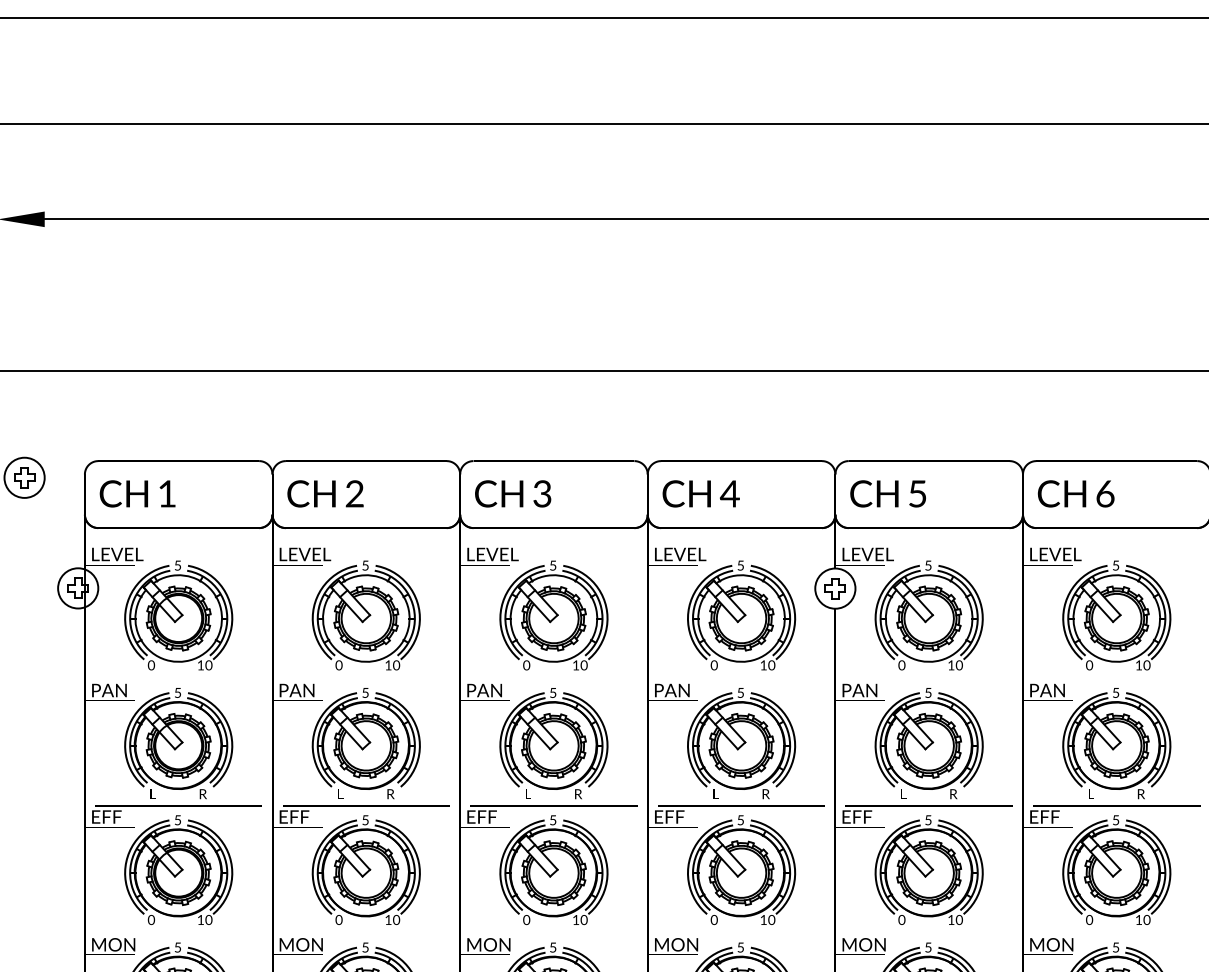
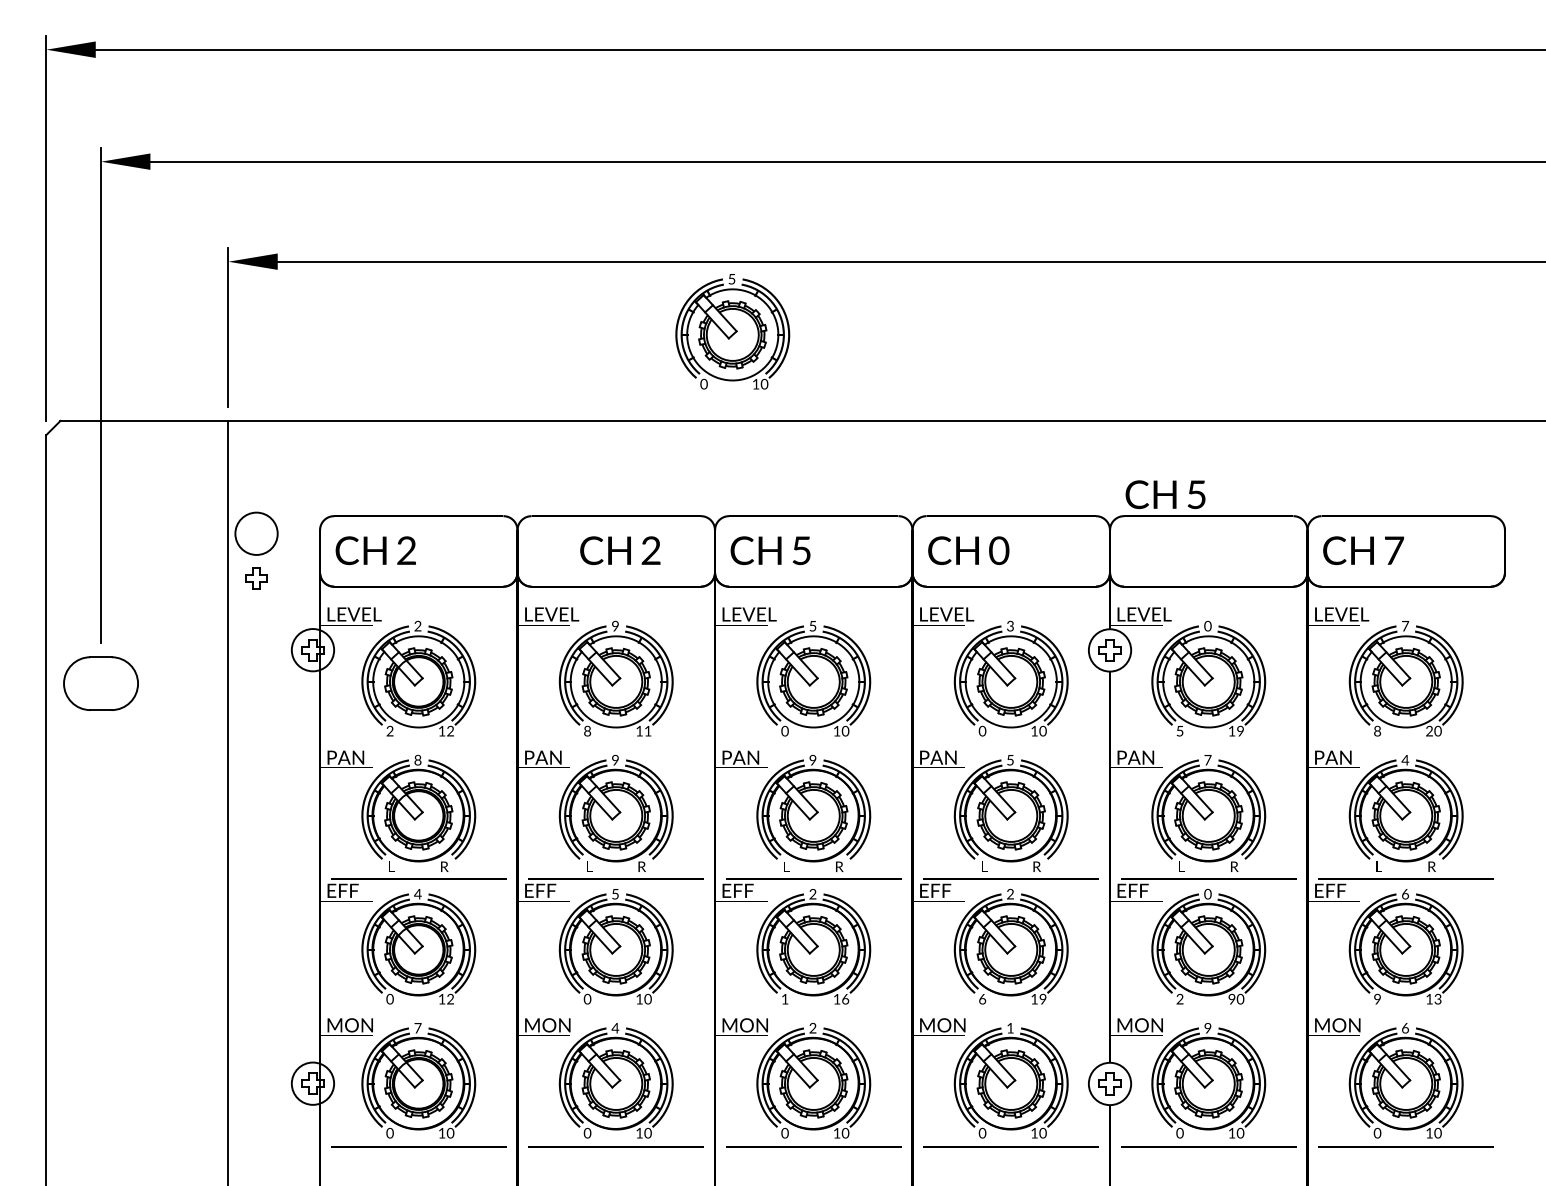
part: (476, 285) -> (732, 331), added
part: (24, 477) -> (256, 578), moved
text: (167, 493) -> (406, 550), 1 -> 2
text: (325, 493) -> (620, 550), moved
text: (542, 493) -> (801, 550), 3 -> 5
text: (729, 493) -> (998, 550), 4 -> 0
text: (888, 493) -> (1165, 494), moved
text: (1105, 493) -> (1394, 550), 6 -> 7
text: (365, 564) -> (615, 625), 5 -> 9
text: (740, 564) -> (1010, 625), 5 -> 3
text: (177, 565) -> (417, 626), 5 -> 2
text: (927, 565) -> (1207, 626), 5 -> 0
text: (1116, 565) -> (1405, 626), 5 -> 7
text: (395, 664) -> (647, 730), 10 -> 11
text: (1138, 664) -> (1429, 730), 10 -> 20
text: (150, 665) -> (389, 731), 0 -> 2
text: (208, 665) -> (450, 731), 10 -> 12
text: (338, 665) -> (587, 731), 0 -> 8
text: (901, 665) -> (1179, 731), 0 -> 5
text: (959, 665) -> (1240, 731), 10 -> 19
text: (1089, 665) -> (1377, 731), 0 -> 8
text: (177, 693) -> (417, 760), 5 -> 8
text: (365, 693) -> (615, 760), 5 -> 9
text: (552, 693) -> (812, 760), 5 -> 9
text: (927, 693) -> (1207, 760), 5 -> 7
text: (1116, 693) -> (1405, 760), 5 -> 4
text: (740, 819) -> (1010, 893), 5 -> 2
text: (177, 820) -> (417, 894), 5 -> 4
text: (552, 820) -> (812, 894), 5 -> 2
text: (927, 820) -> (1207, 894), 5 -> 0
text: (1116, 820) -> (1405, 894), 5 -> 6
text: (584, 919) -> (845, 998), 10 -> 16
text: (714, 919) -> (982, 998), 0 -> 6
text: (950, 919) -> (1231, 998), 10 -> 90
text: (208, 920) -> (450, 999), 10 -> 12
text: (526, 920) -> (784, 999), 0 -> 1
text: (771, 920) -> (1042, 999), 10 -> 19
text: (1089, 920) -> (1377, 999), 0 -> 9
text: (1146, 920) -> (1437, 999), 10 -> 13
text: (901, 921) -> (1179, 1000), 0 -> 2
text: (177, 947) -> (417, 1028), 5 -> 7
text: (365, 947) -> (615, 1028), 5 -> 4
text: (552, 947) -> (812, 1028), 5 -> 2
text: (740, 947) -> (1010, 1028), 5 -> 1
text: (927, 947) -> (1207, 1028), 5 -> 9
text: (1116, 947) -> (1405, 1028), 5 -> 6

